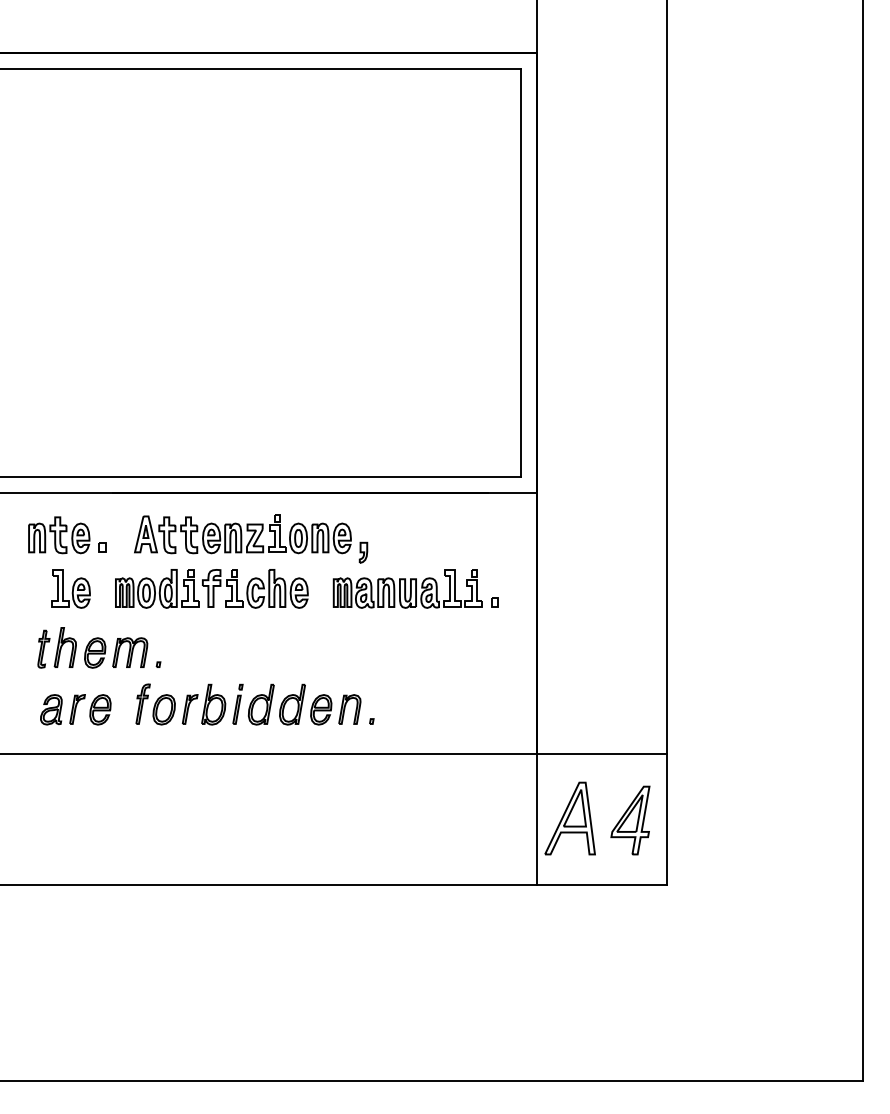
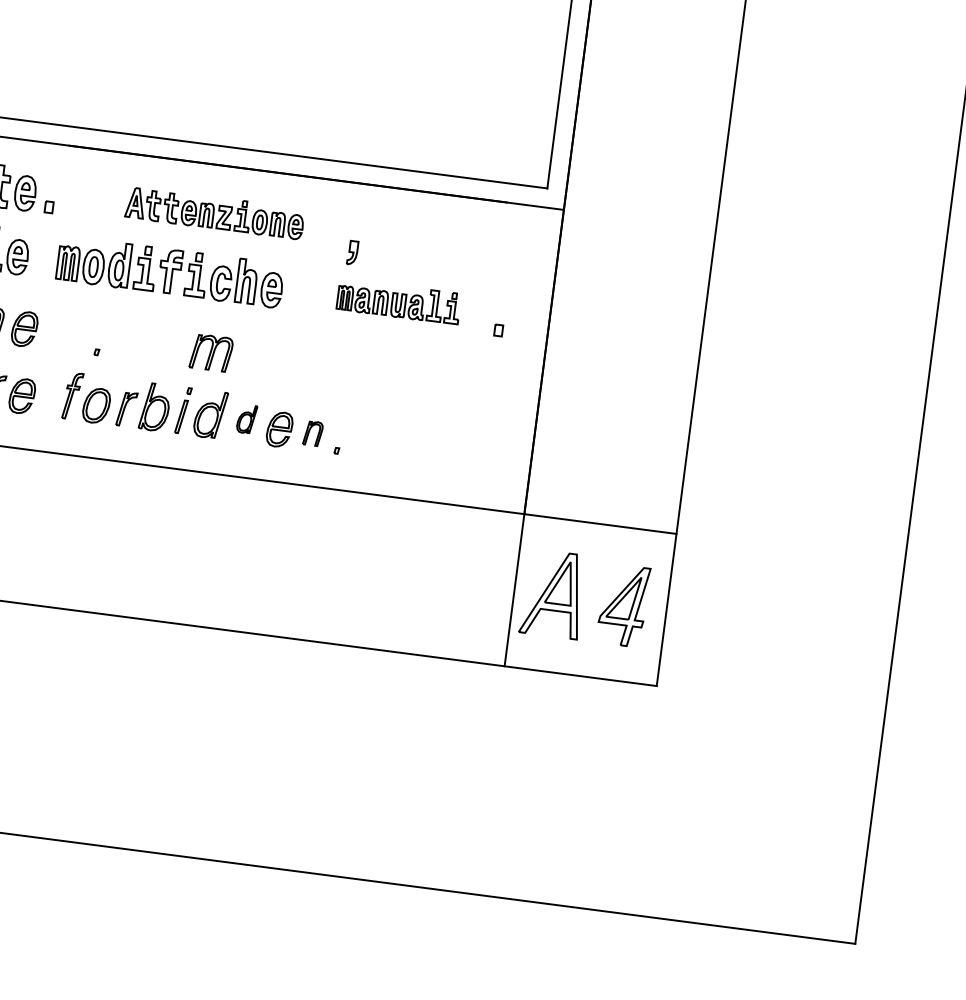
part: (242, 534) -> (214, 213), size x0.7
part: (407, 588) -> (398, 301), size x0.7
part: (130, 652) -> (211, 352), moved
part: (292, 704) -> (246, 419), size x0.6
part: (349, 709) -> (312, 433), size x0.7

